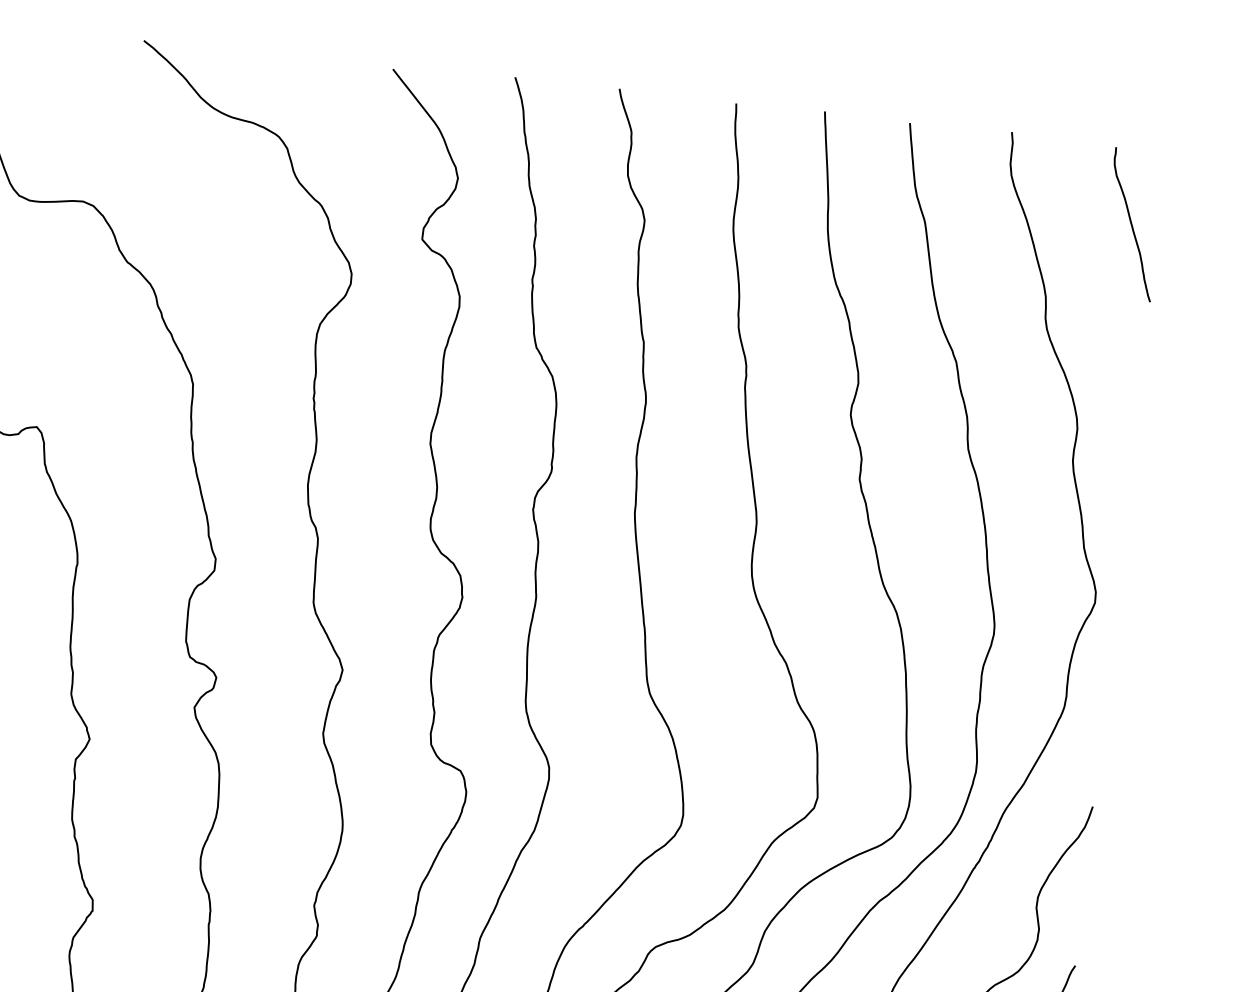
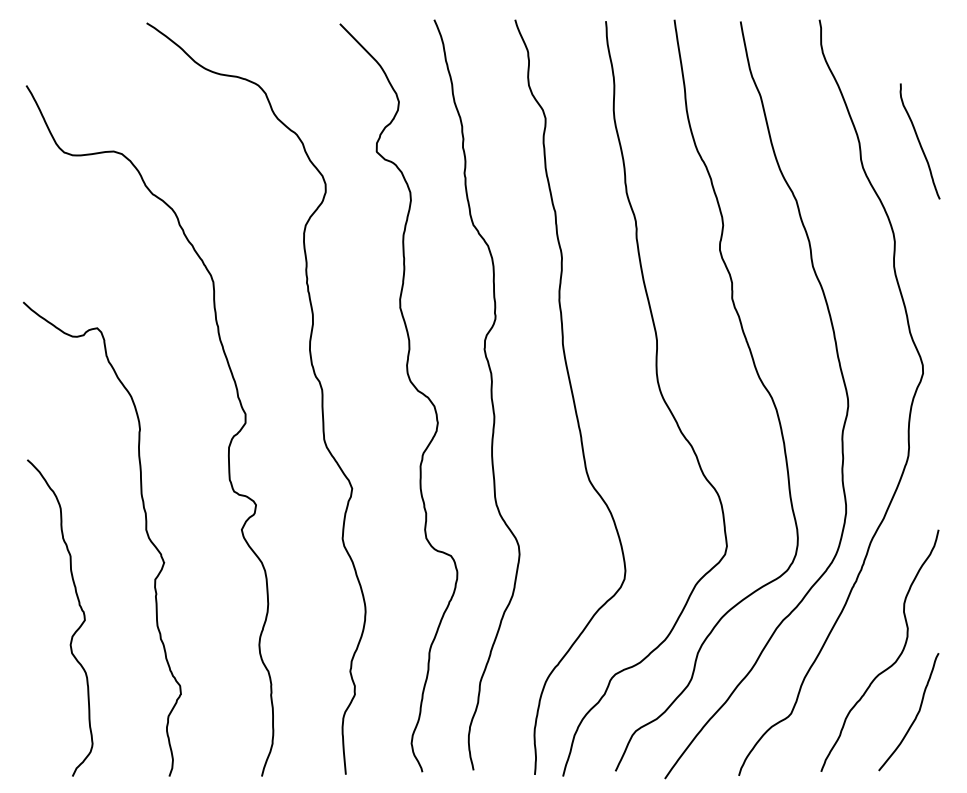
curve: (1132, 224) -> (919, 141), moved

